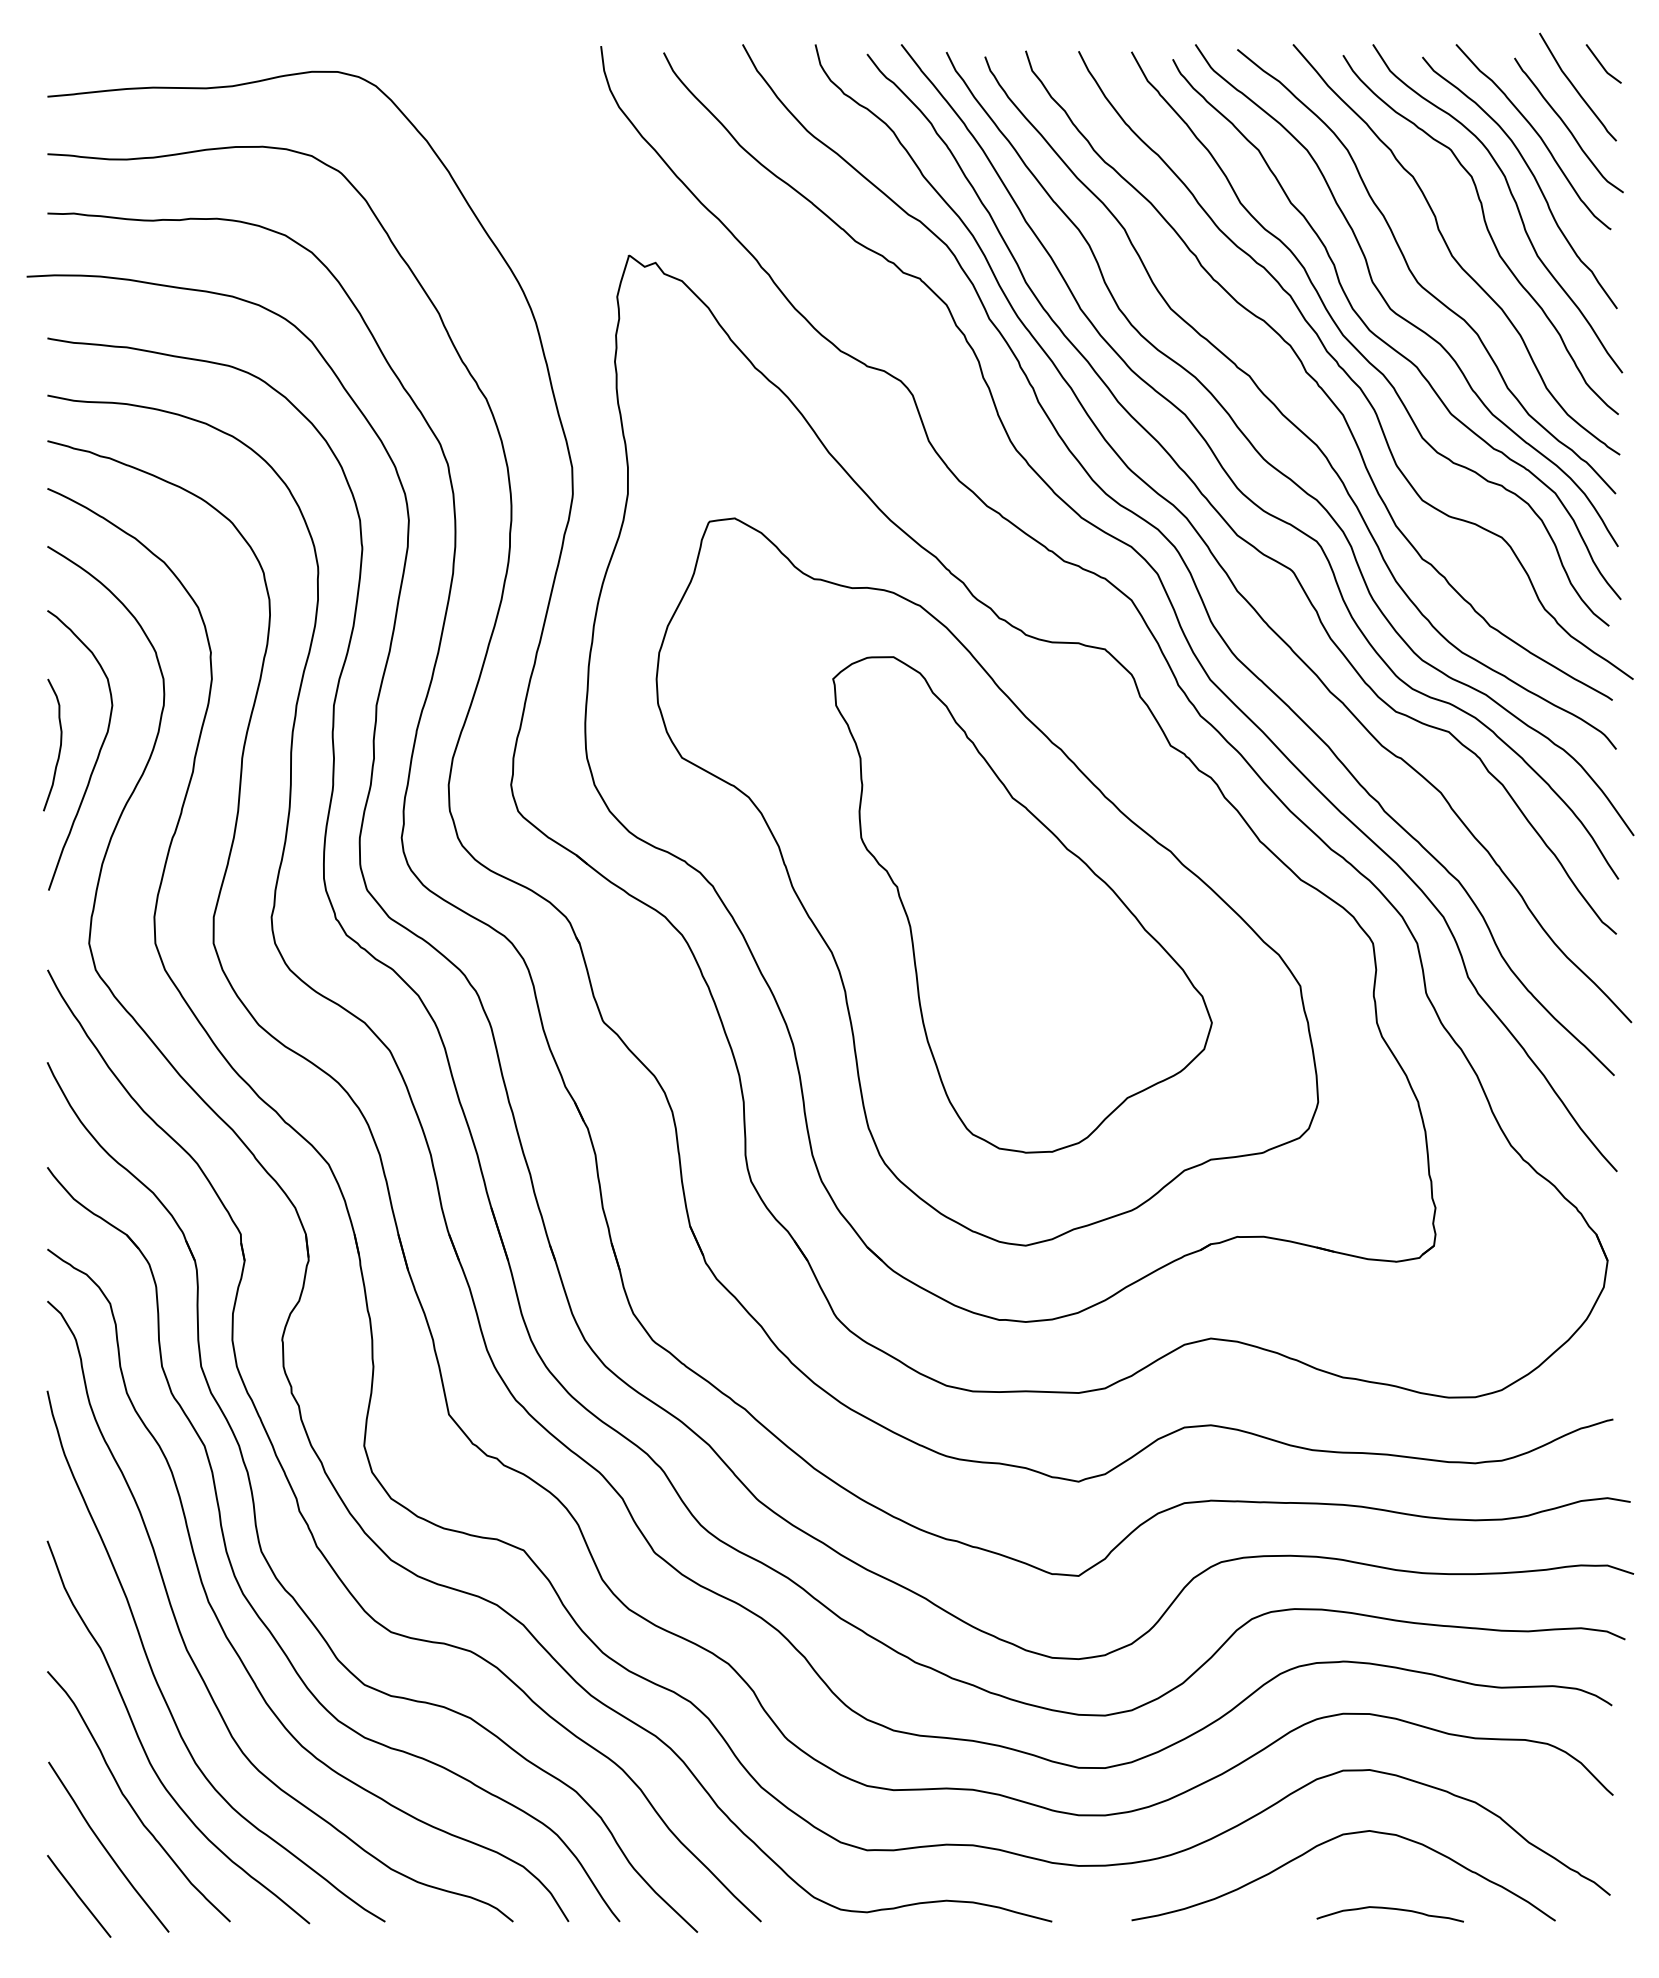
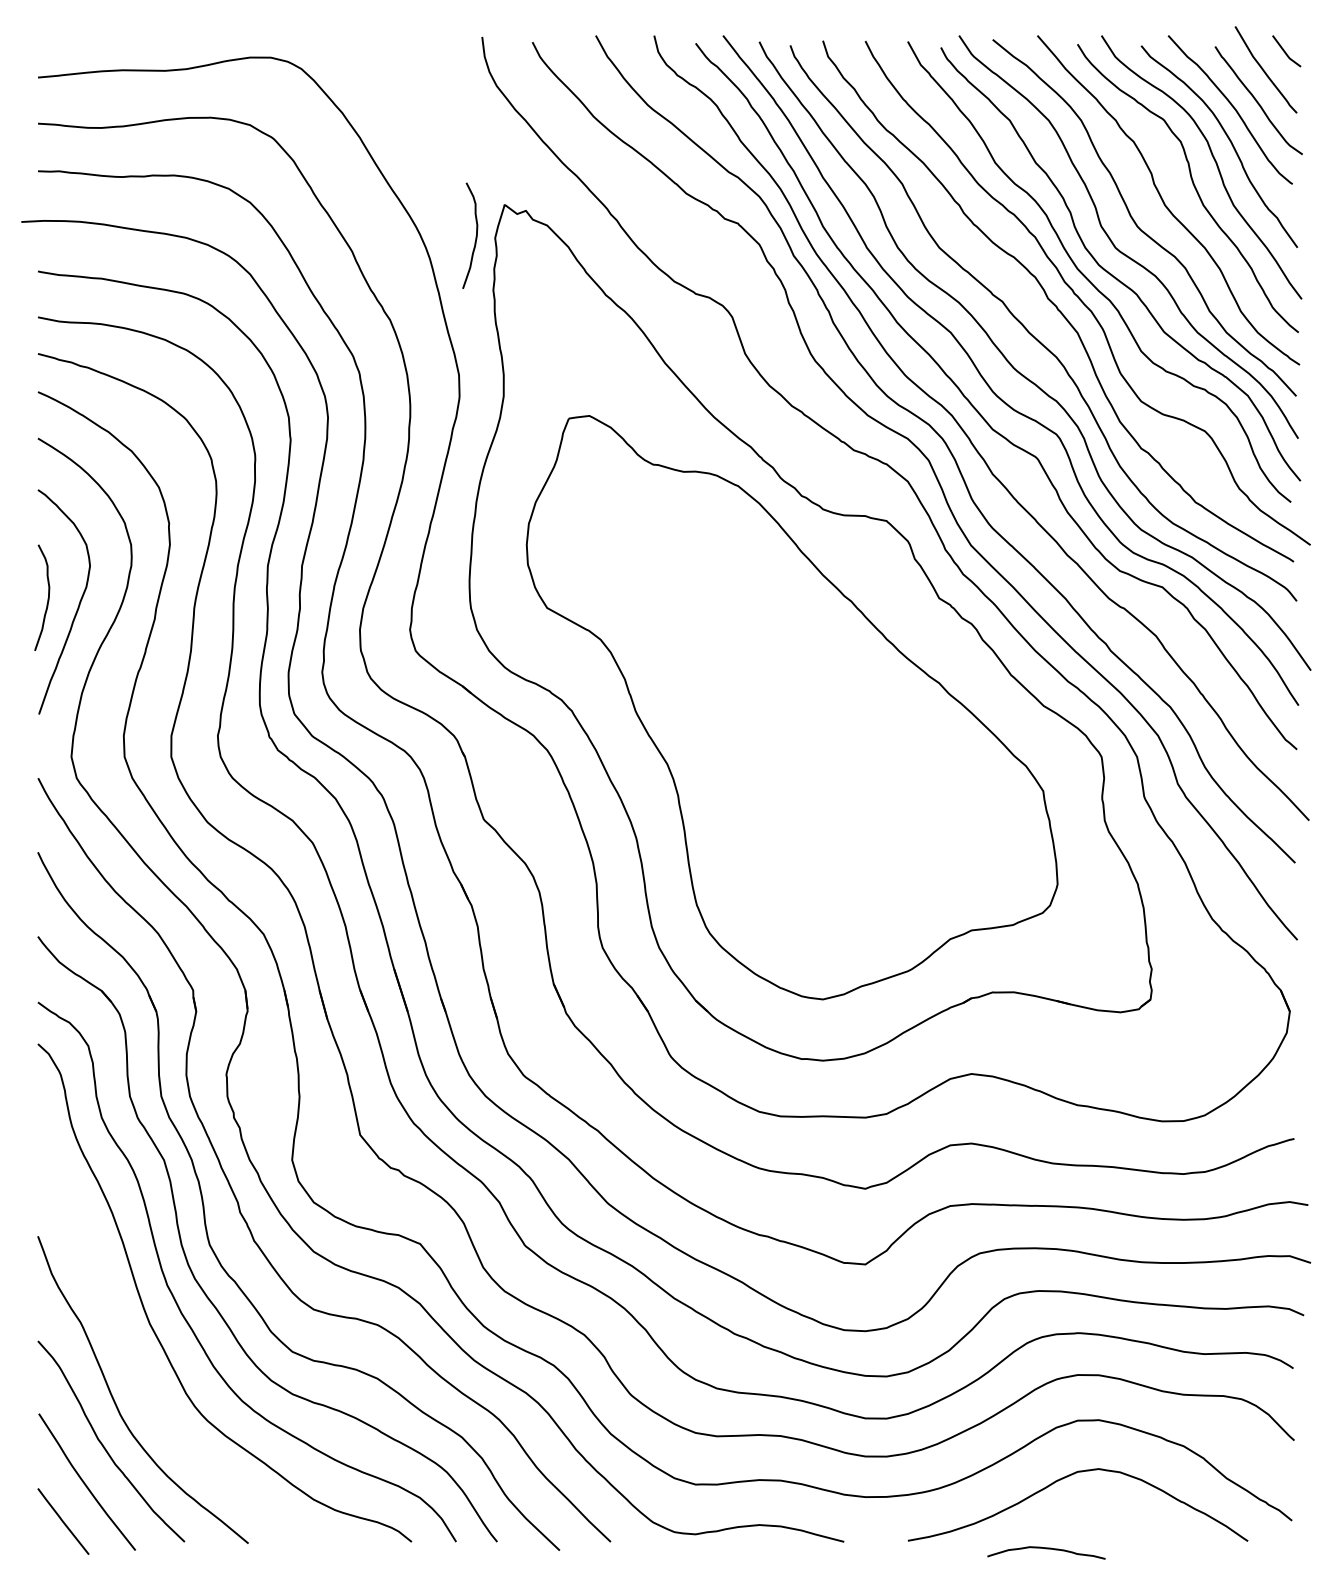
curve: (592, 294) -> (475, 236), added
part: (1022, 904) -> (820, 725), removed
curve: (157, 1680) -> (126, 1348), removed
curve: (1390, 1910) -> (1046, 1549), moved

